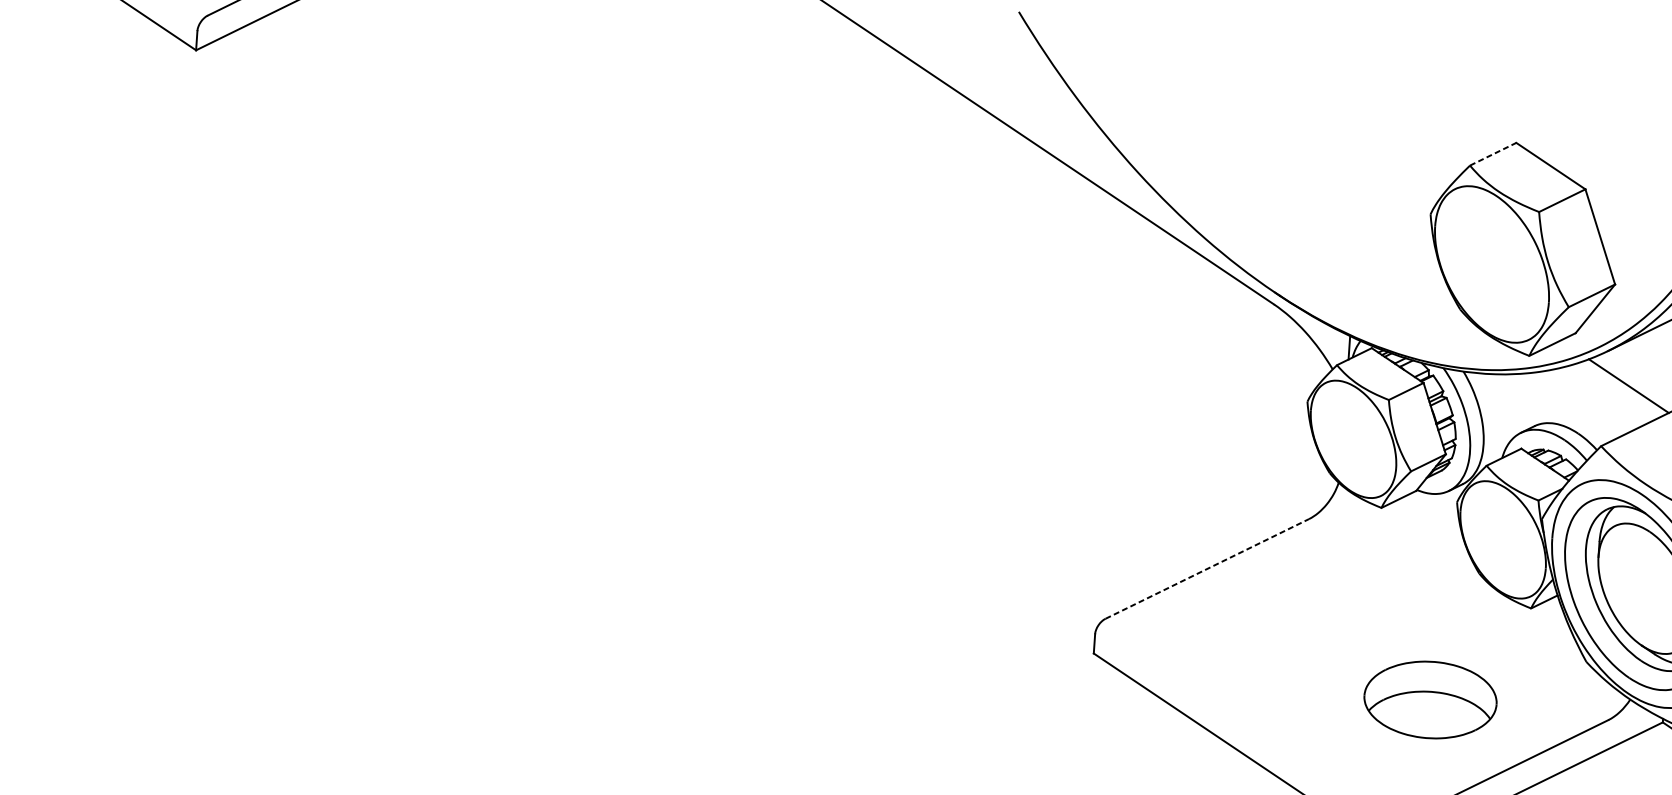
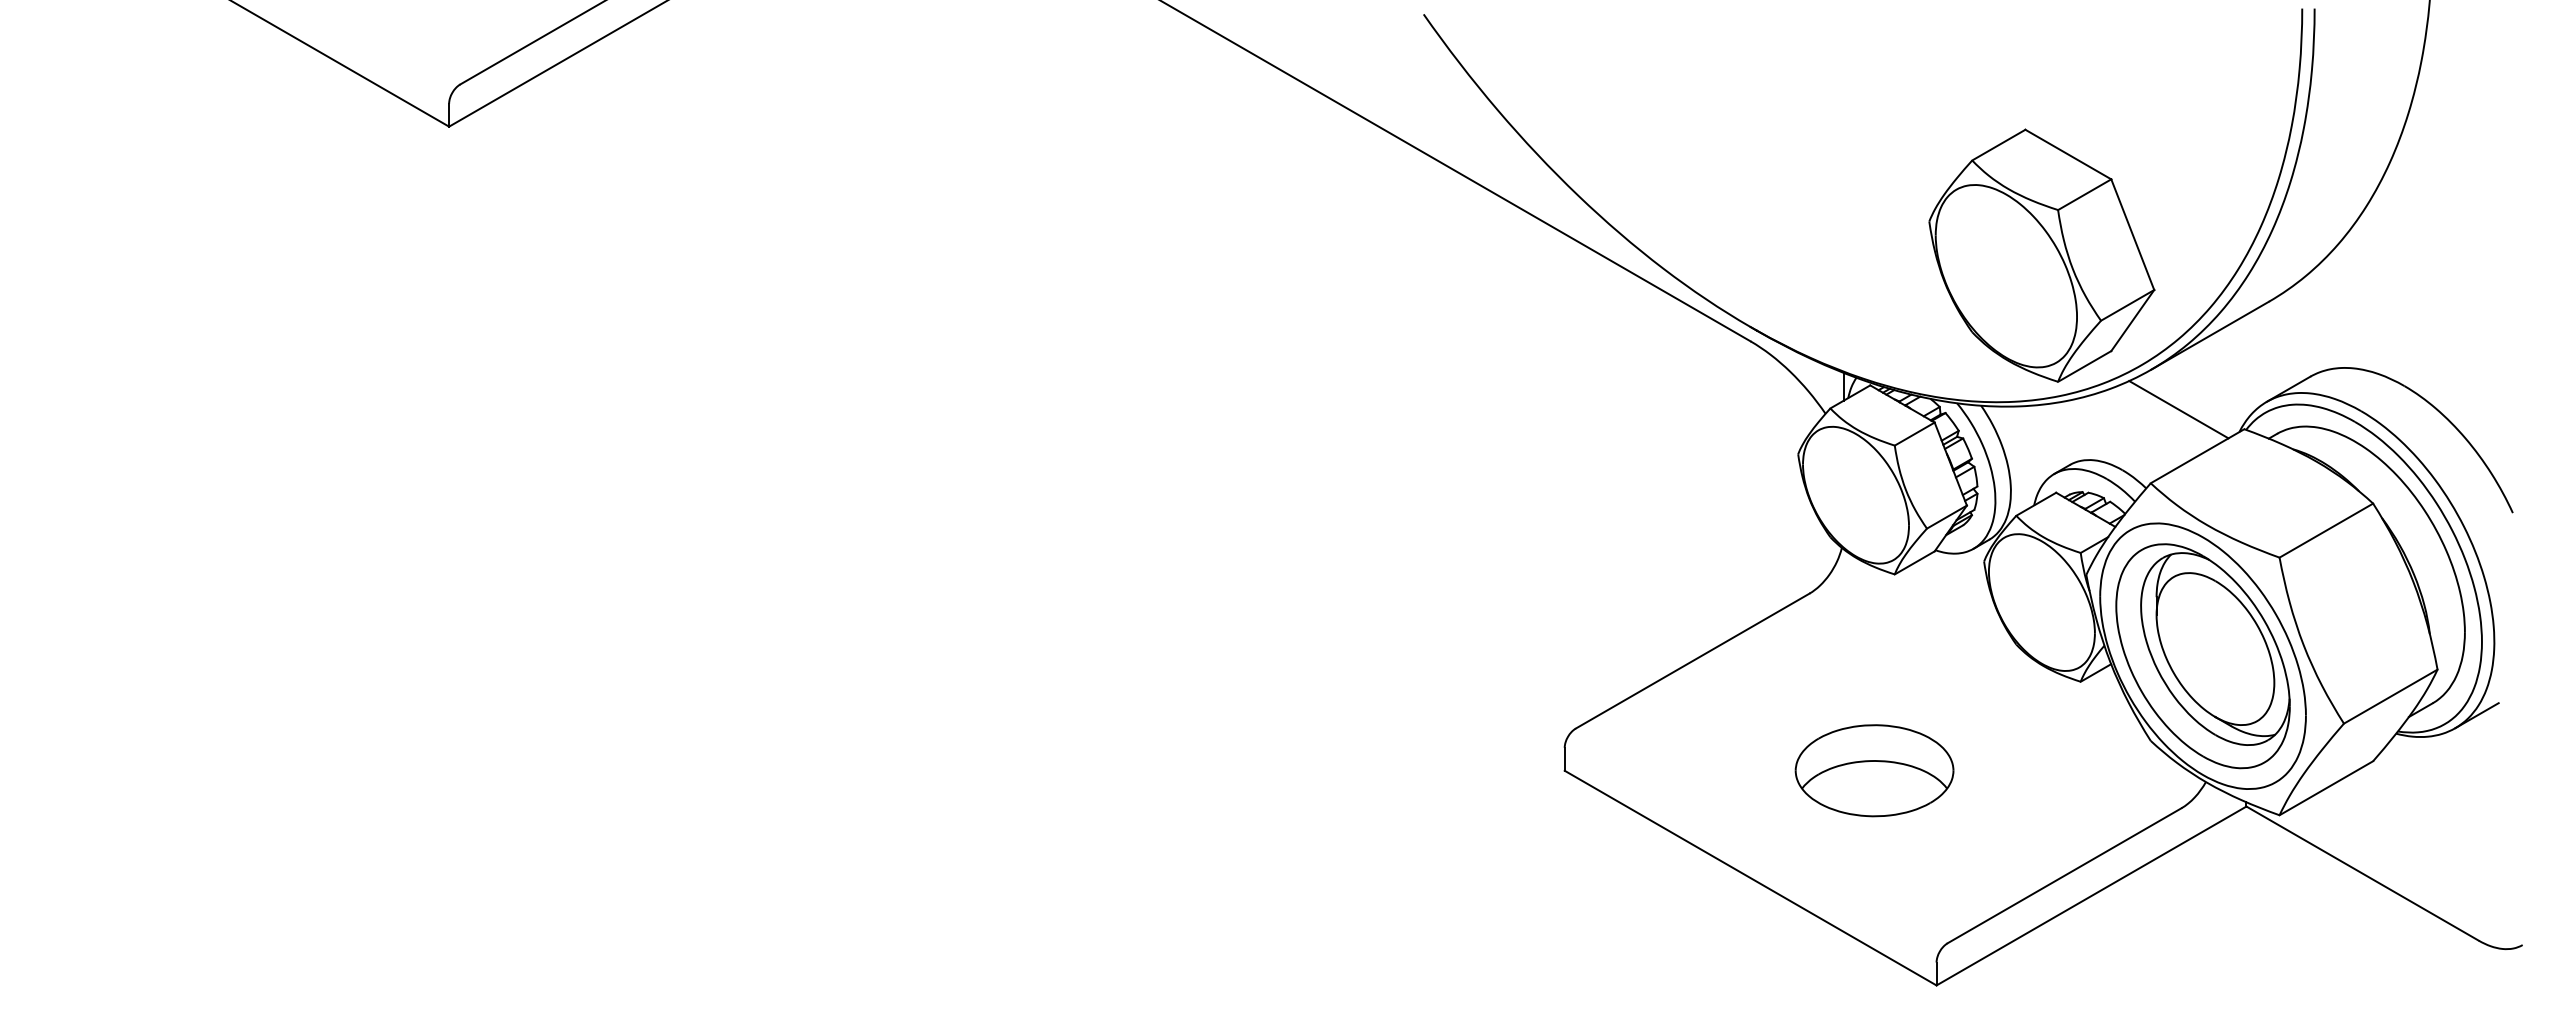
line: (1492, 154) -> (1998, 145), dashed -> solid
line: (1207, 569) -> (1692, 661), dashed -> solid
part: (1430, 699) -> (1874, 770), moved

